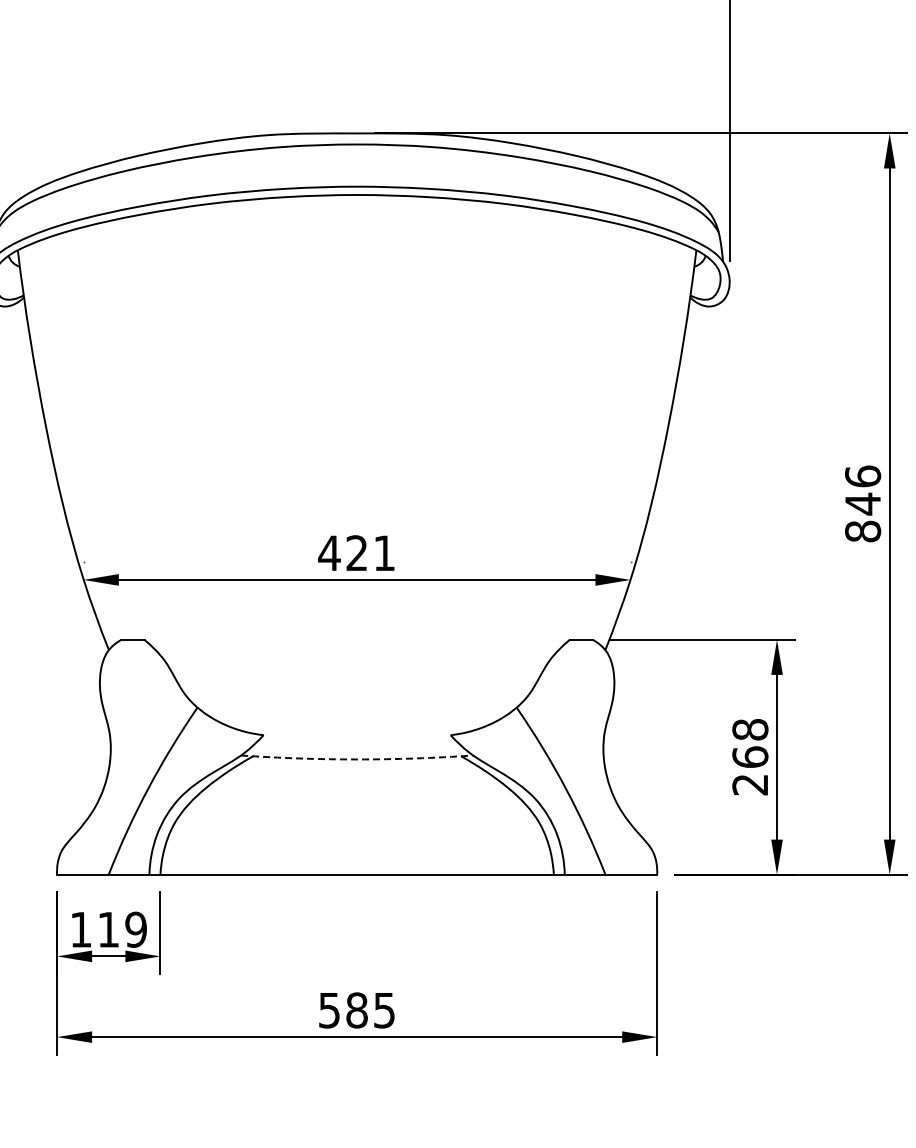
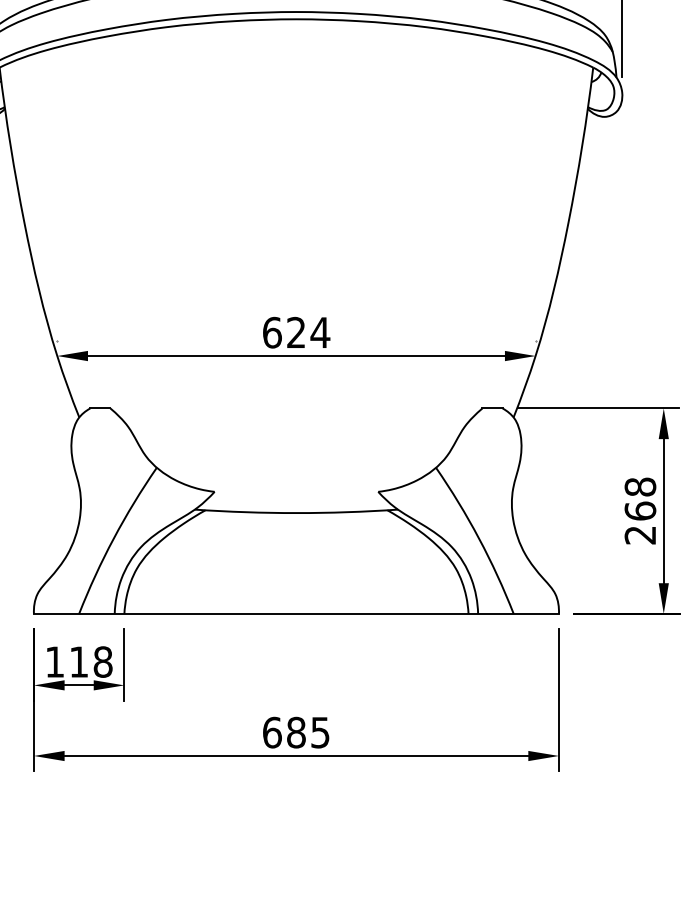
text: (356, 553) -> (295, 332), 421 -> 624
arc: (357, 759) -> (296, 513), dashed -> solid
text: (135, 929) -> (102, 661), 119 -> 118
text: (329, 1010) -> (272, 732), 585 -> 685

